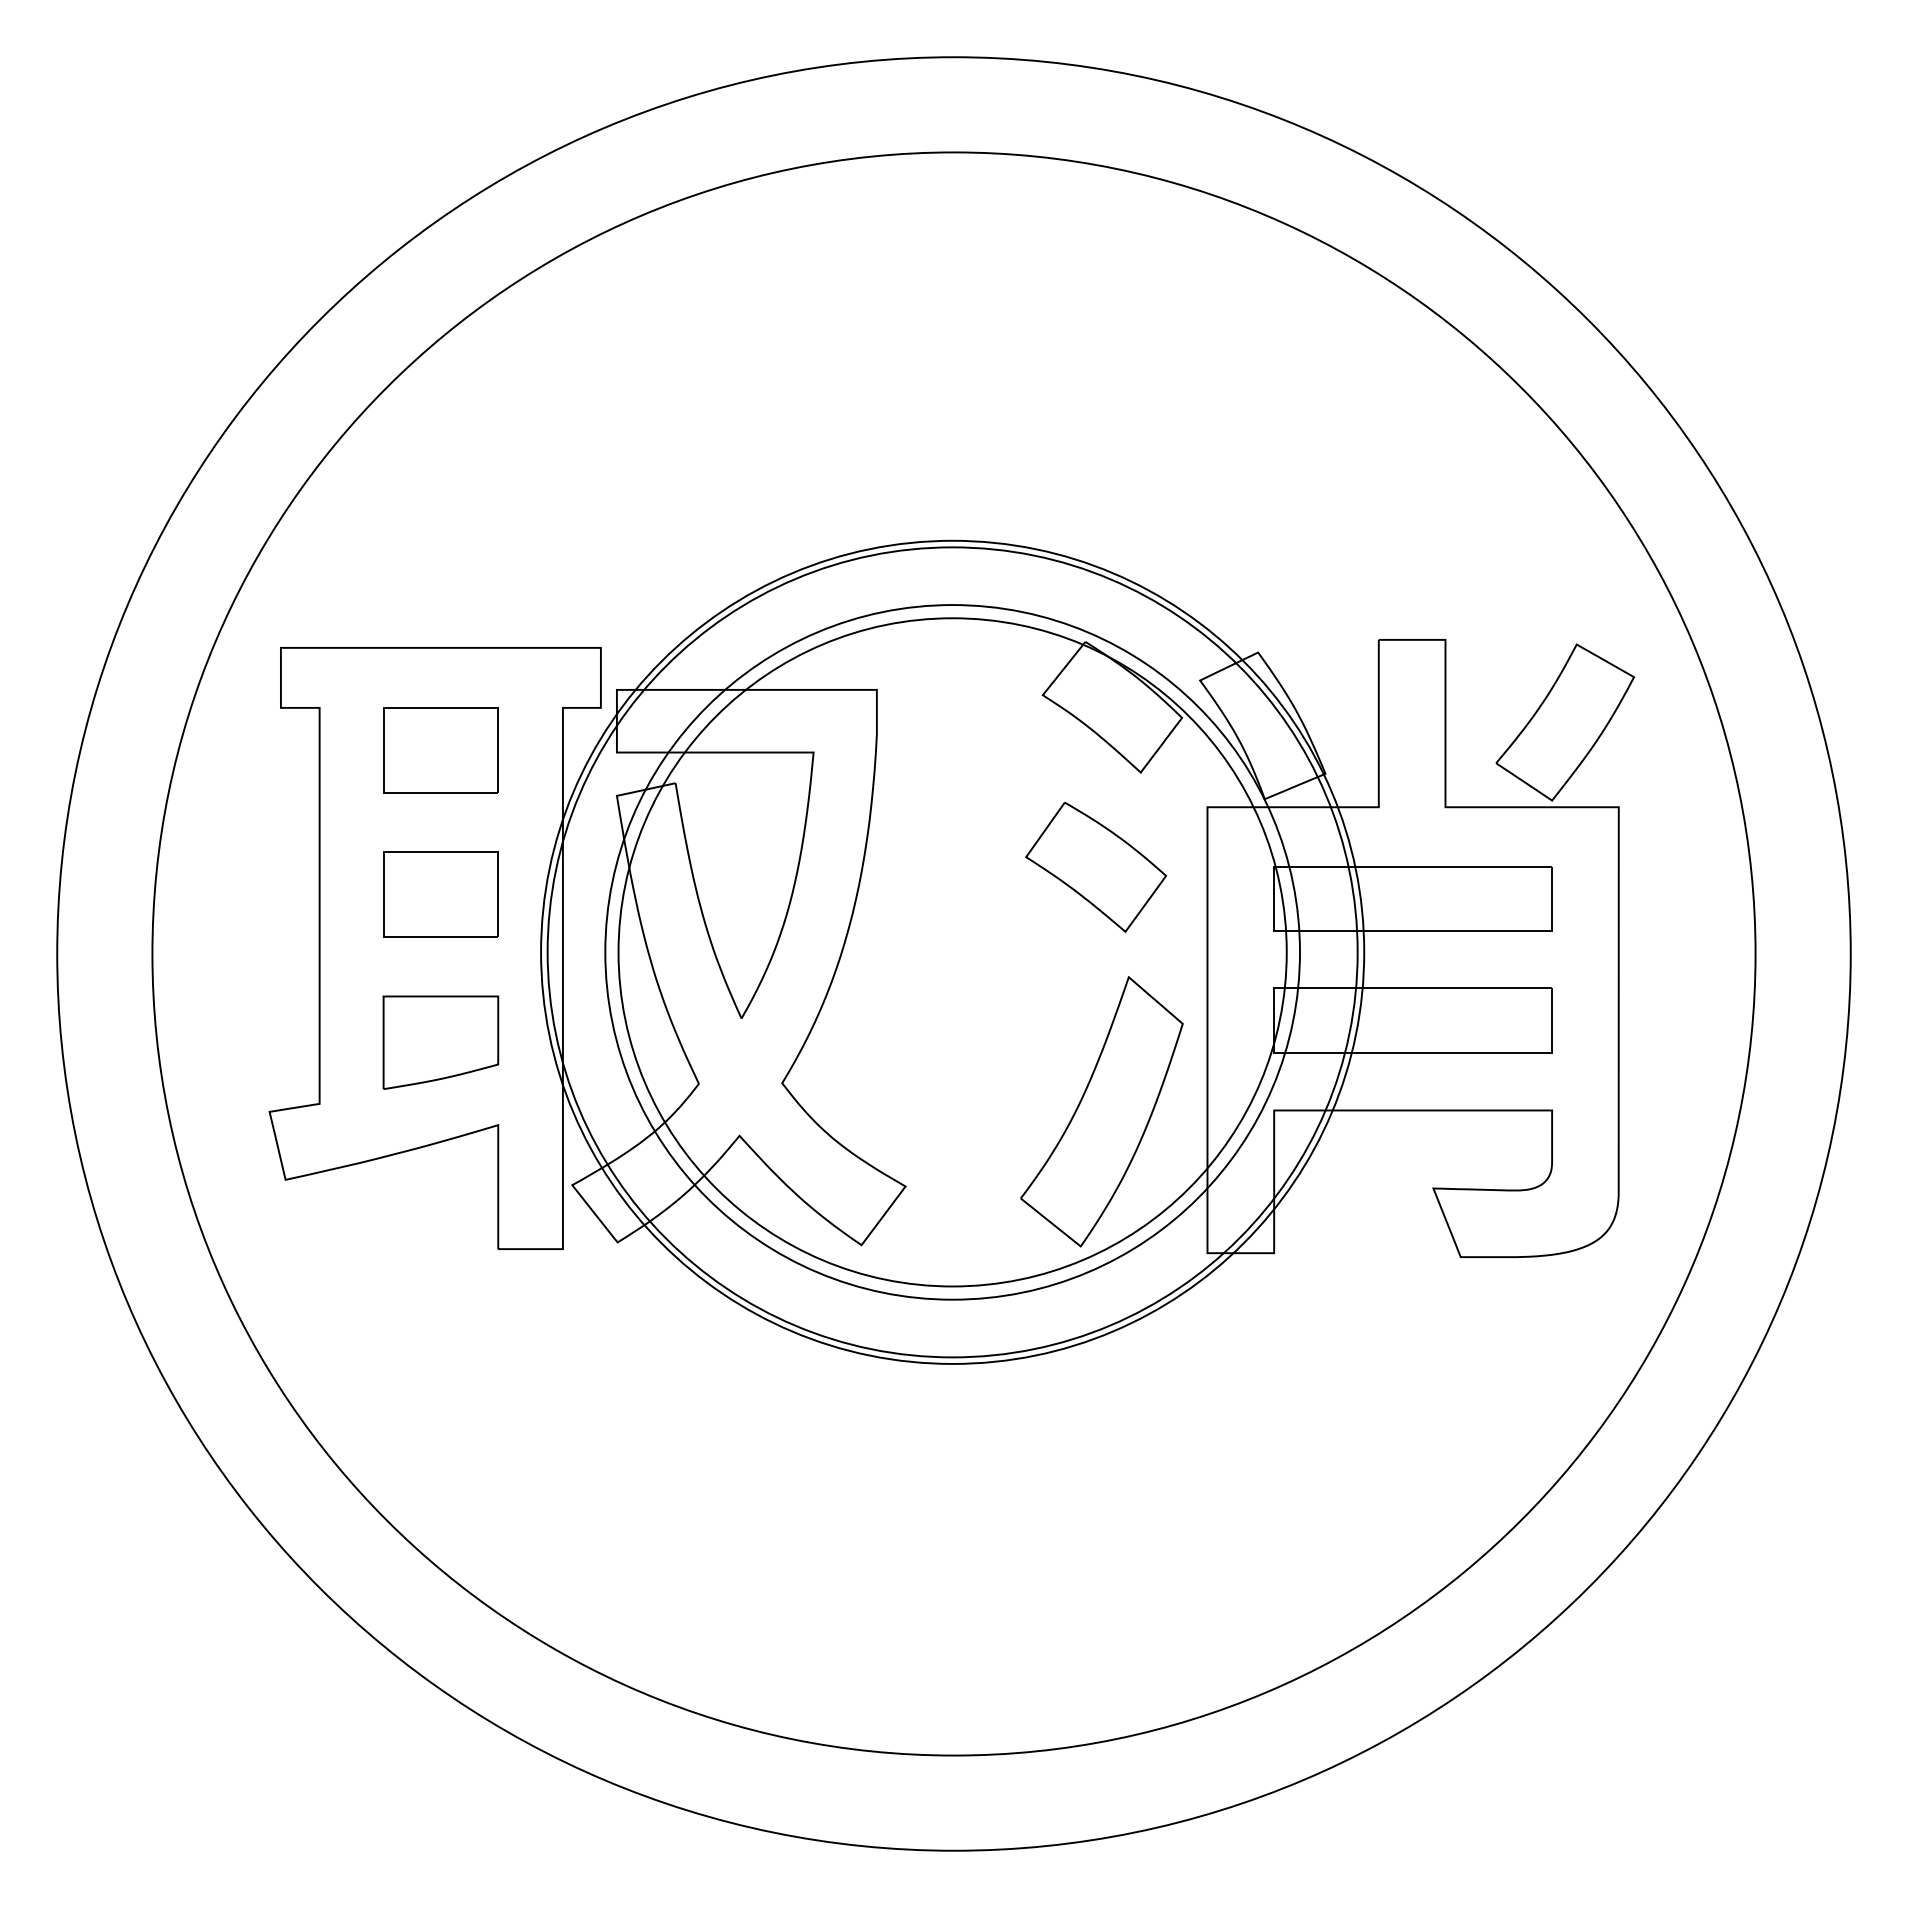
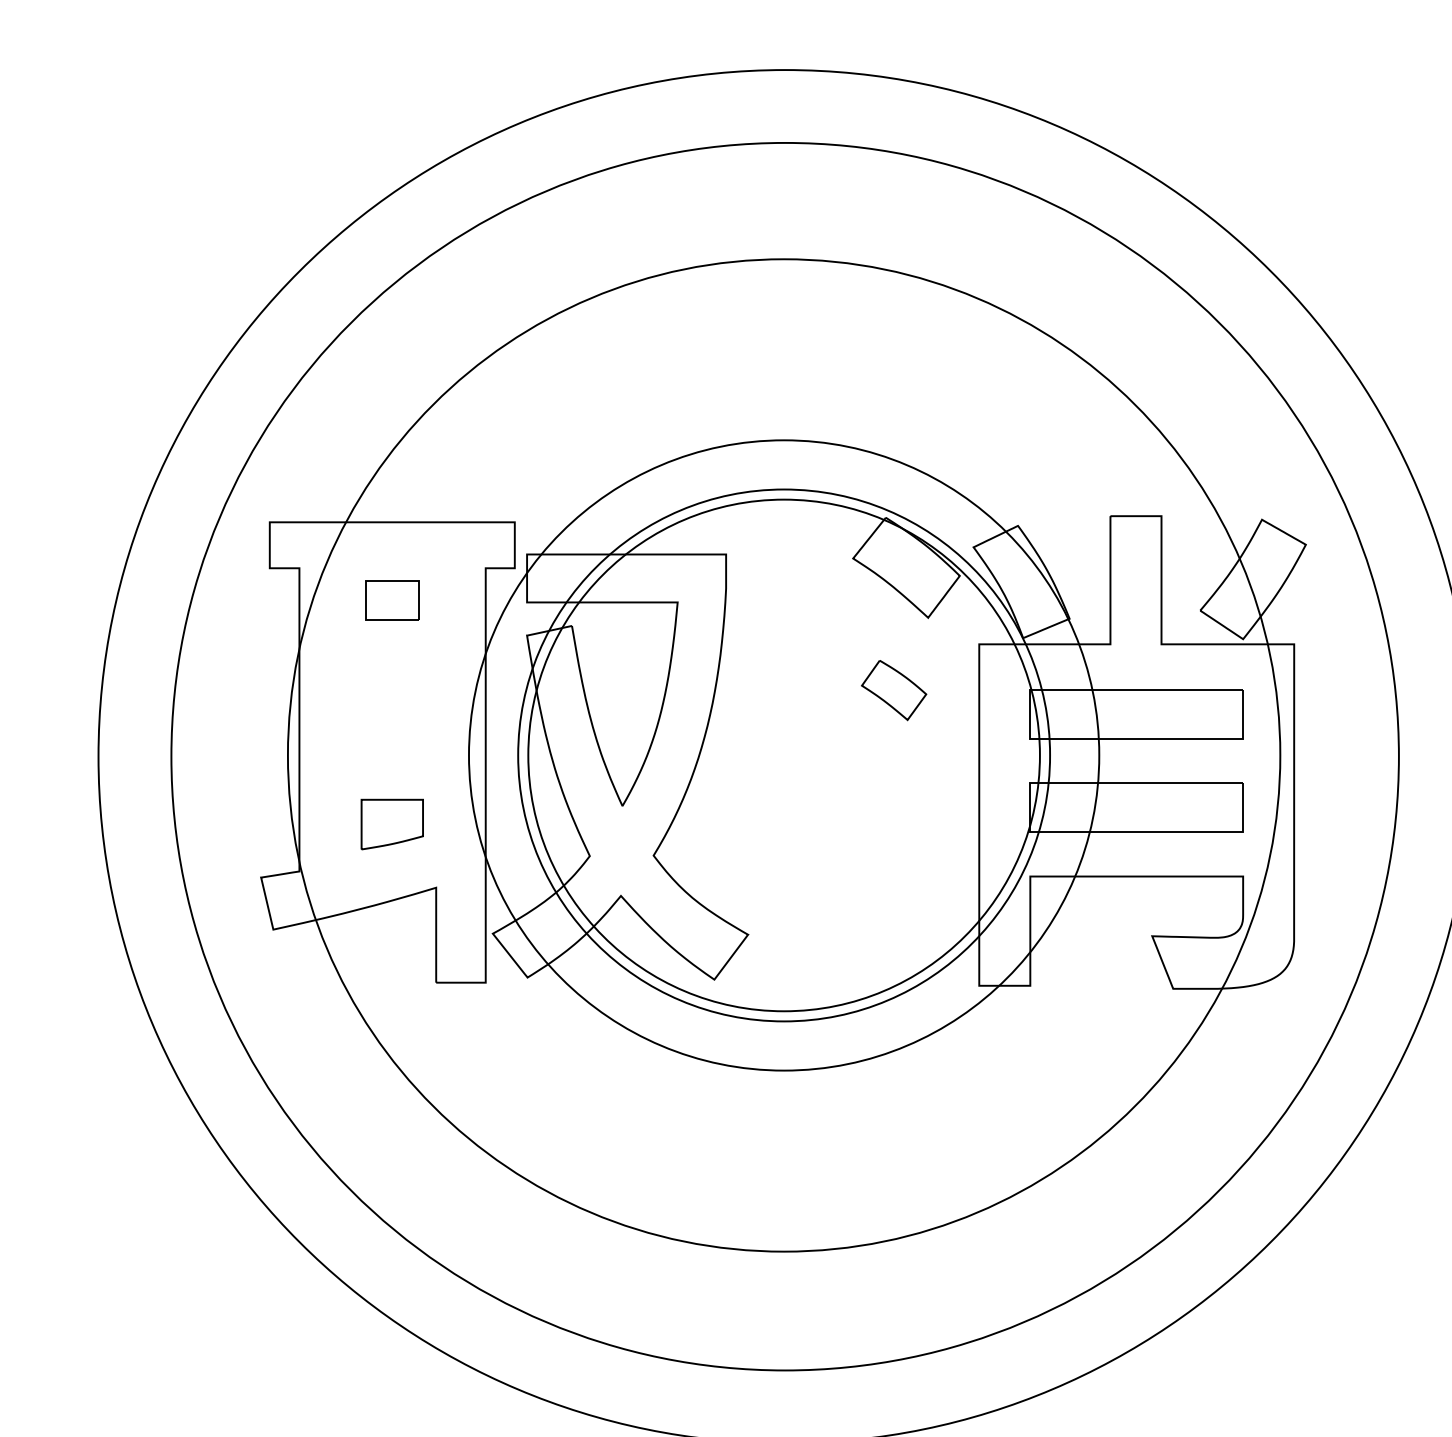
part: (440, 750) -> (391, 600), size x0.6
part: (1096, 867) -> (894, 690), size x0.6
part: (440, 894) -> (391, 711), removed
circle: (952, 952) -> (784, 755), size x1.6
part: (440, 1042) -> (391, 824), size x0.7
part: (1101, 1111) -> (898, 877), removed

